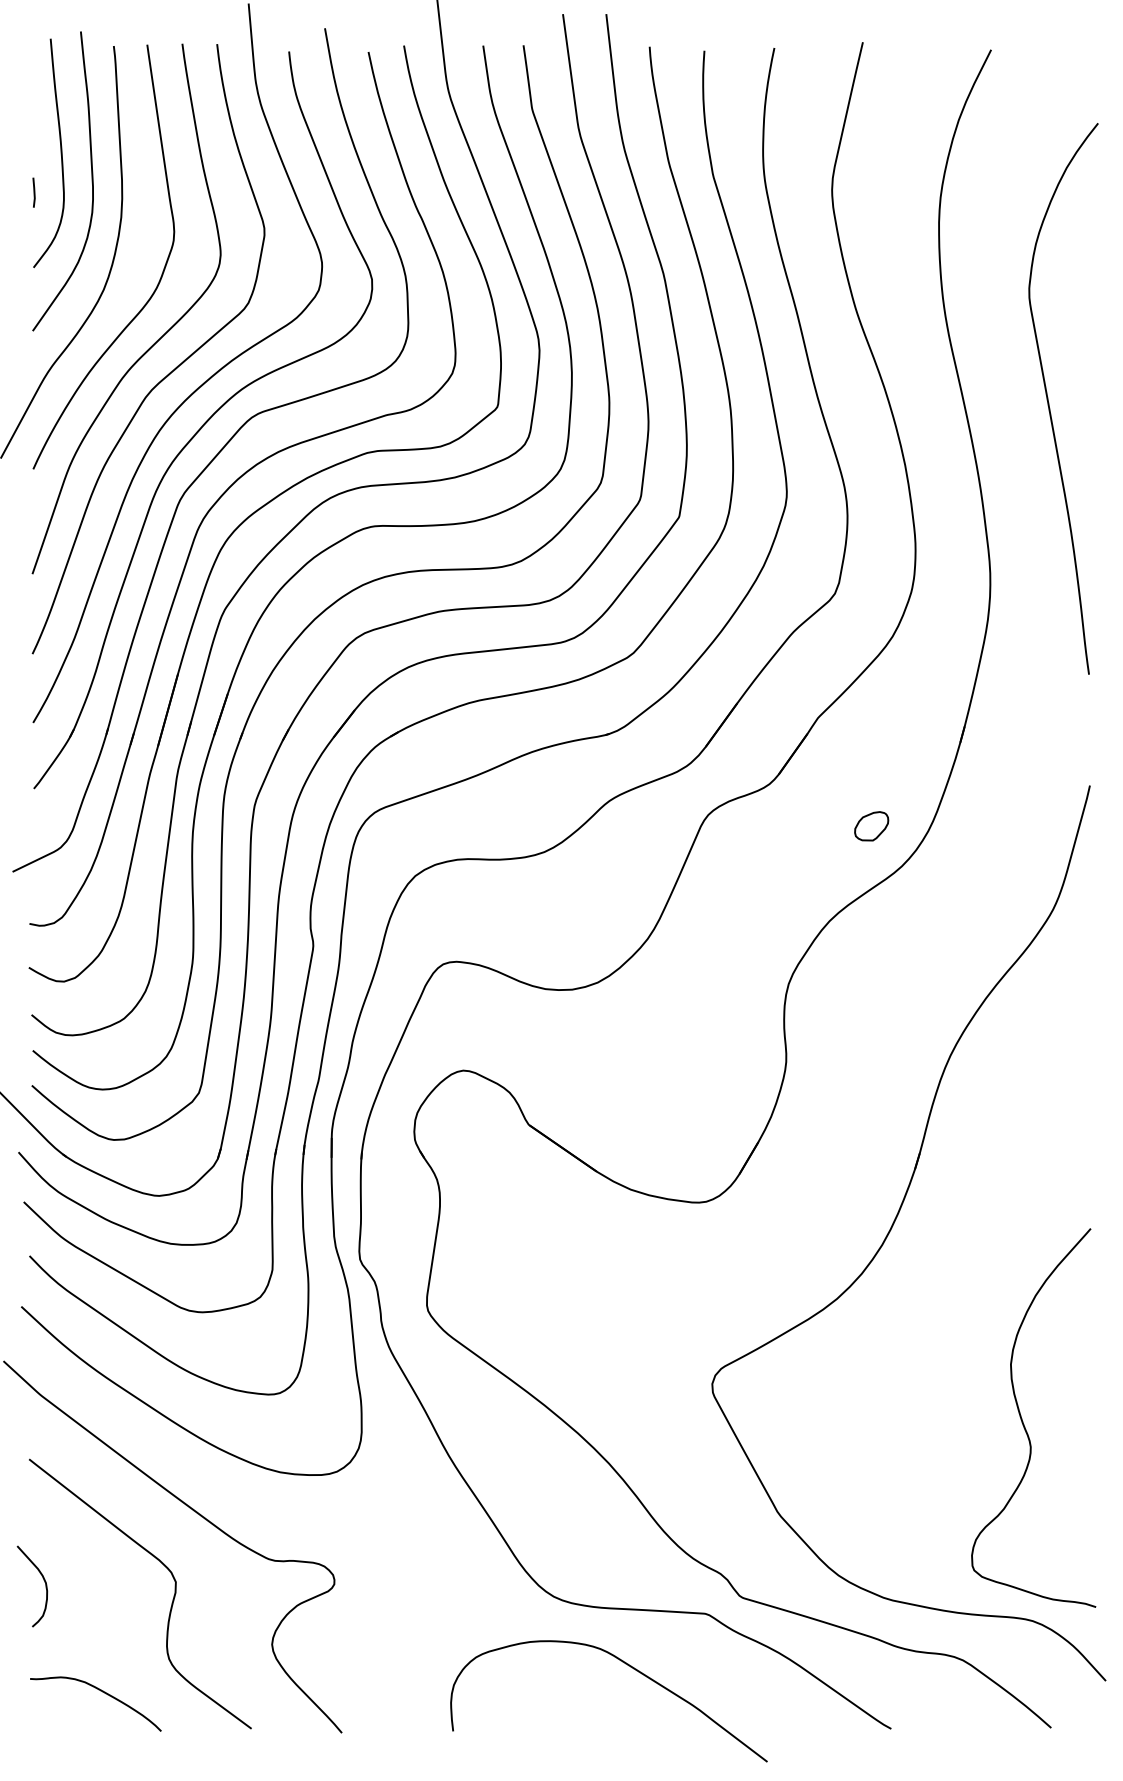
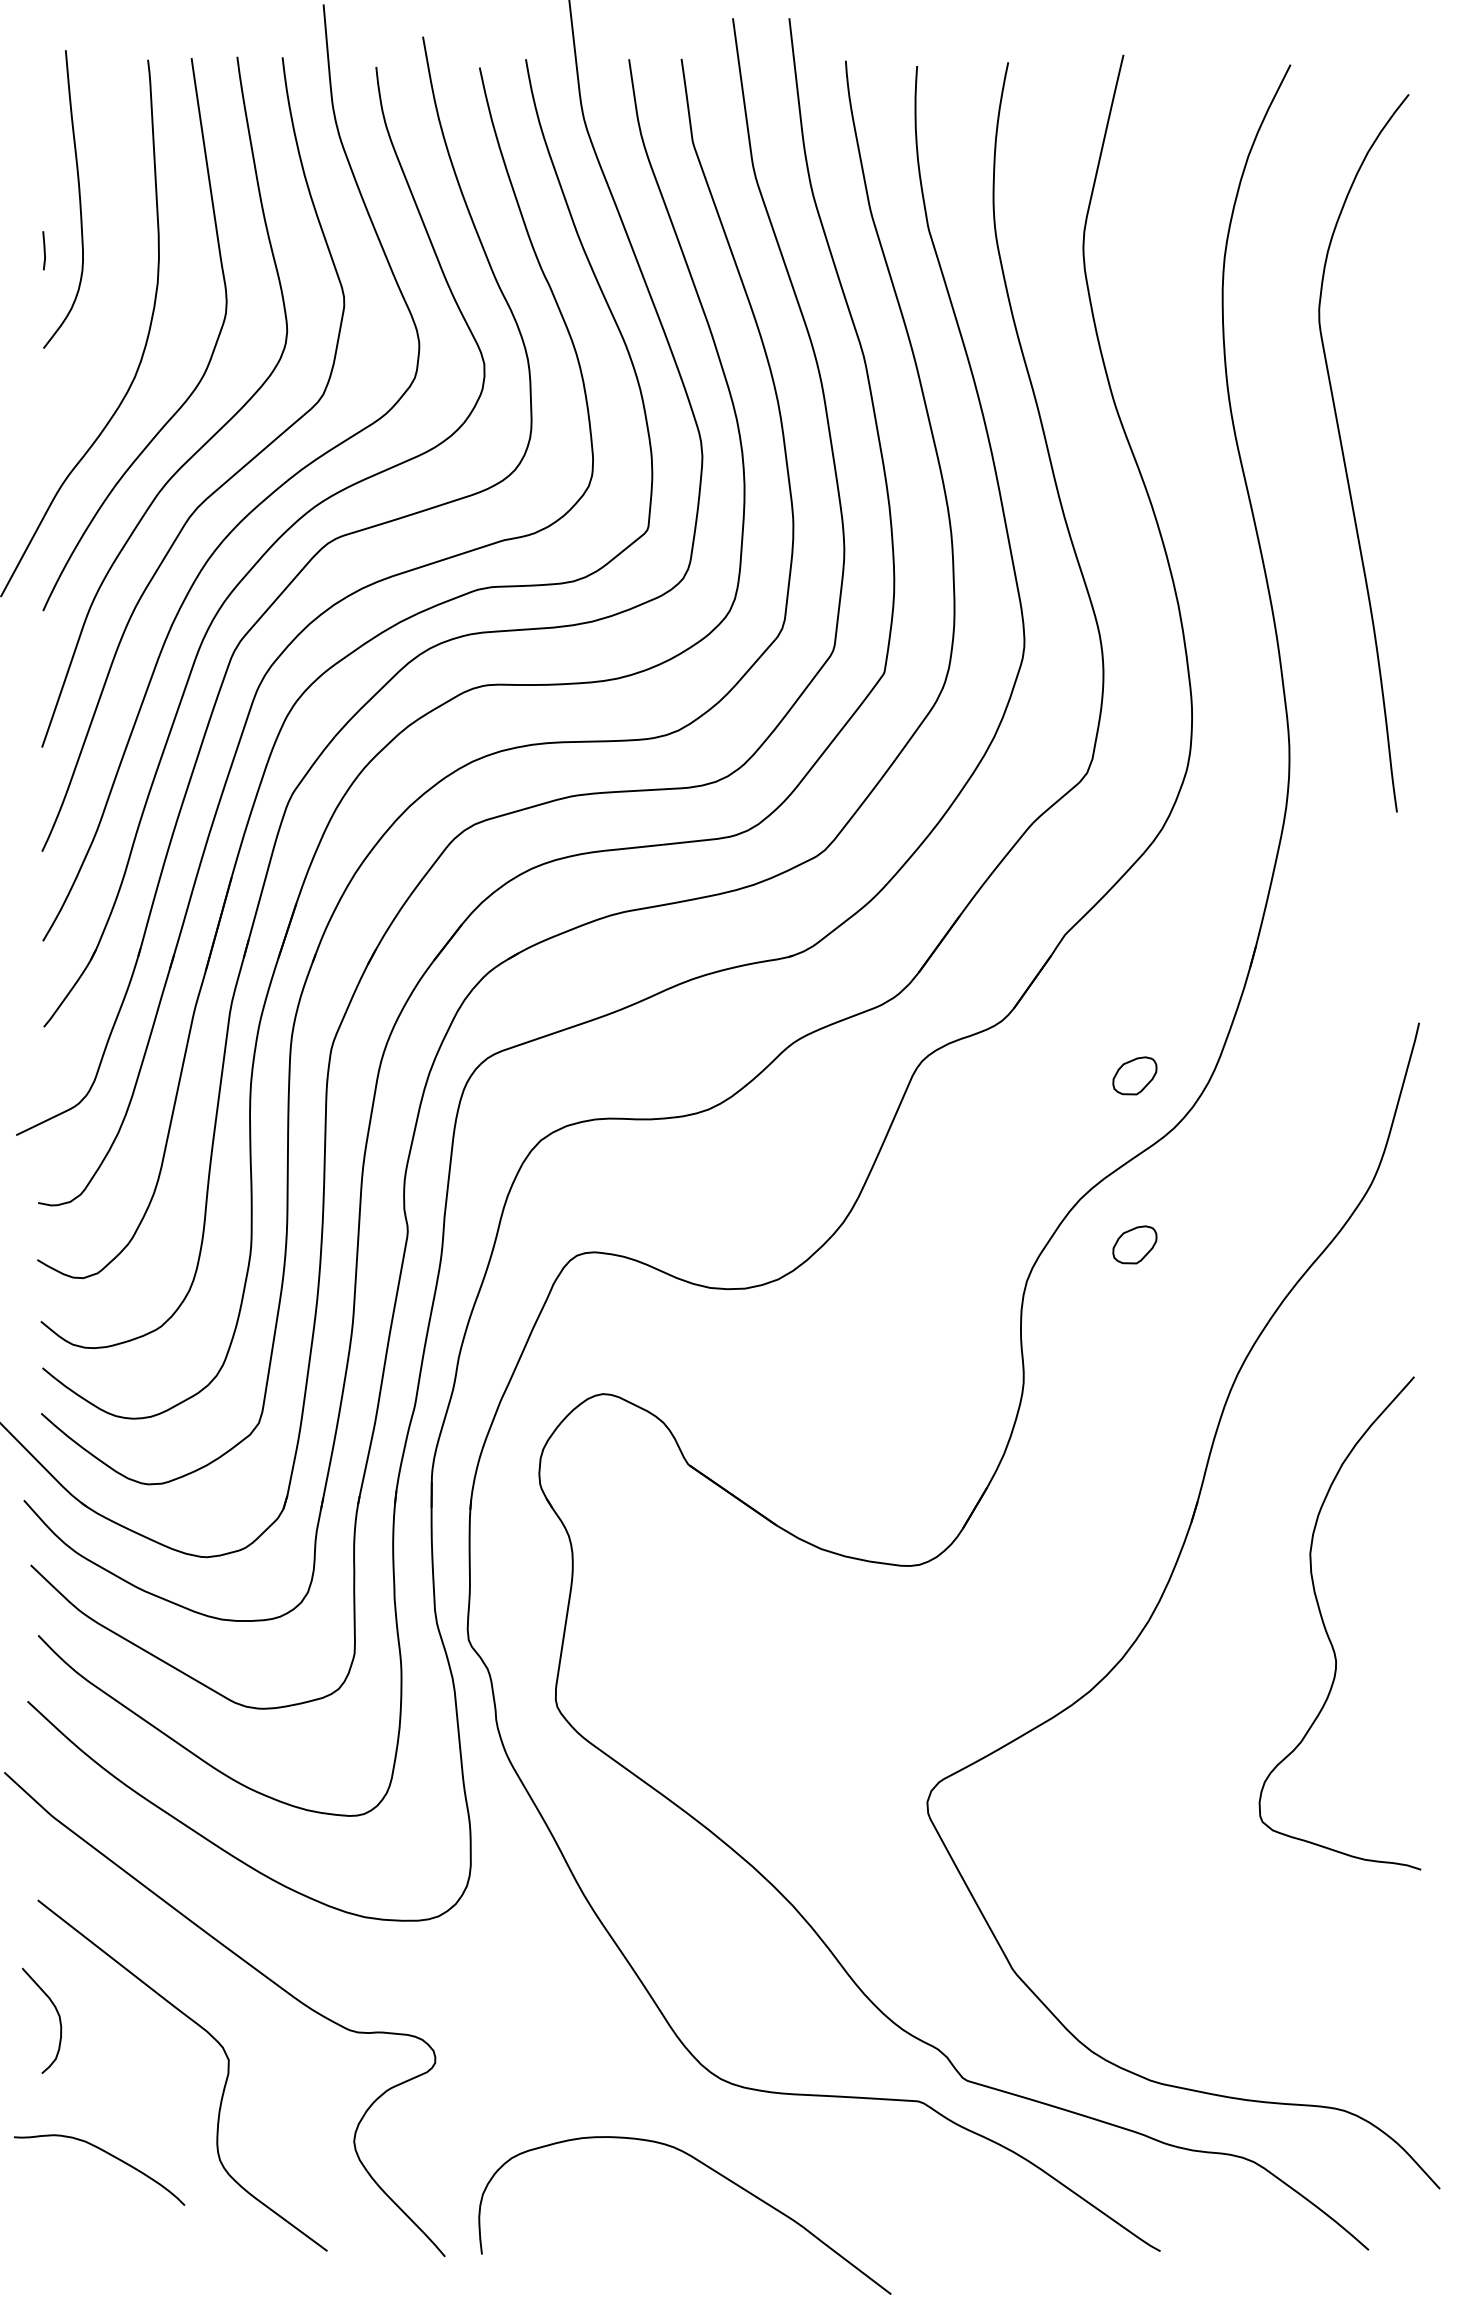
curve: (91, 180) -> (119, 235), removed
curve: (1048, 400) -> (1344, 455), moved
part: (871, 955) -> (1134, 1244), added
curve: (1023, 1421) -> (1326, 1628), moved
curve: (43, 1580) -> (56, 2012), moved
curve: (630, 1667) -> (713, 2171), moved
curve: (101, 1691) -> (106, 2153), moved

